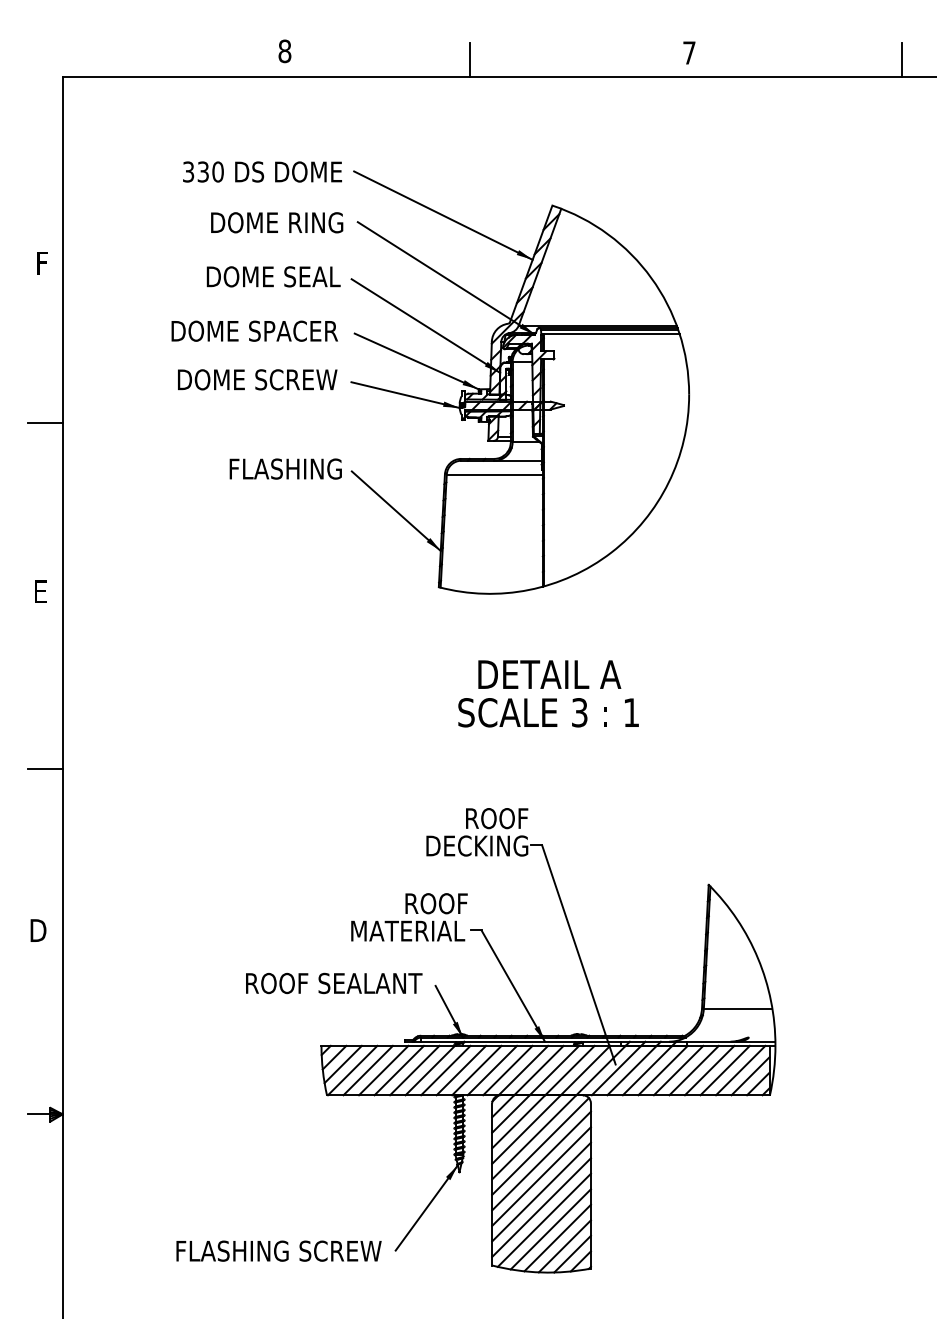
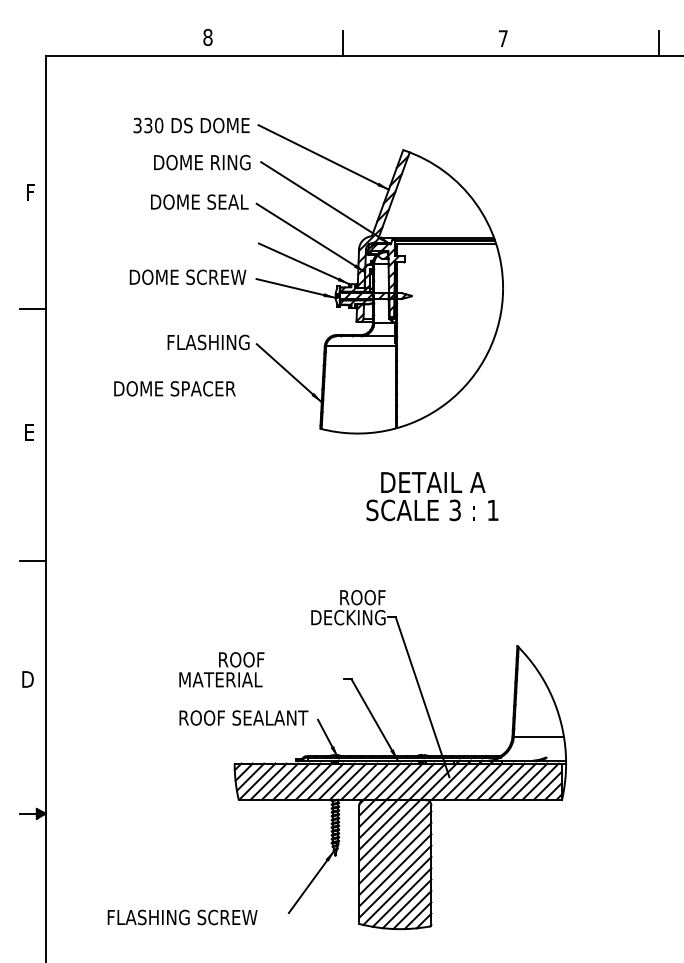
text: (254, 330) -> (174, 388), moved
text: (548, 693) -> (432, 496), moved
text: (408, 916) -> (221, 669), moved
text: (278, 1251) -> (182, 917), moved

